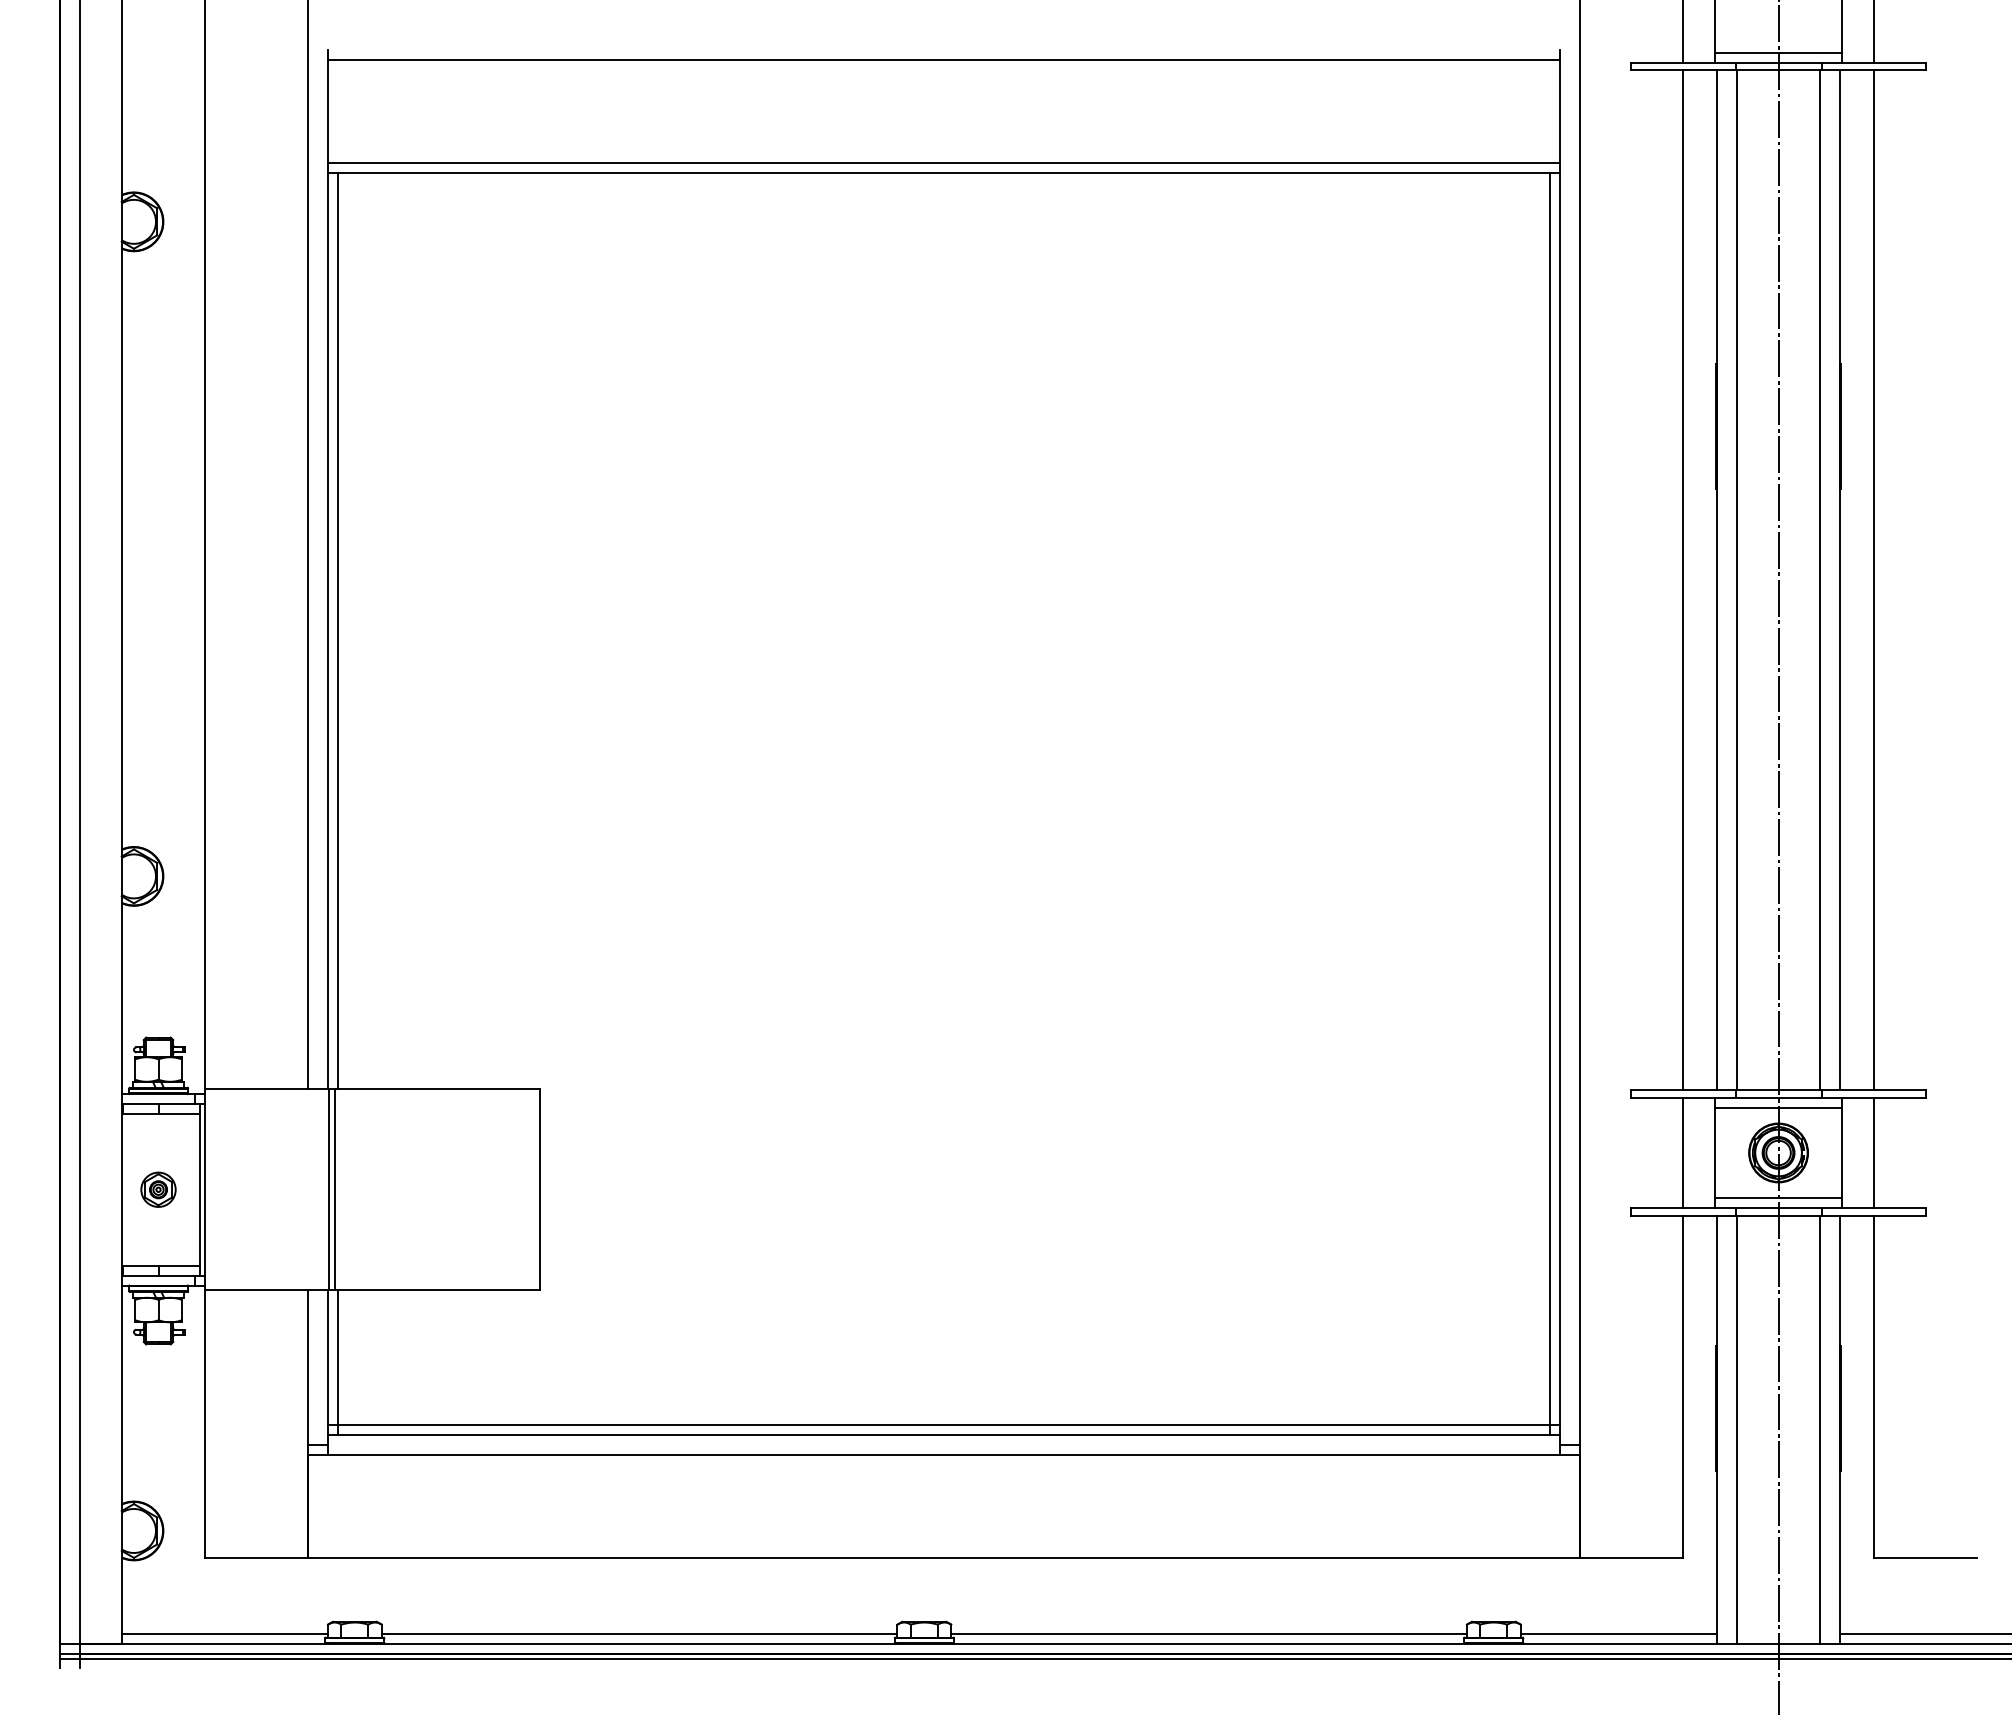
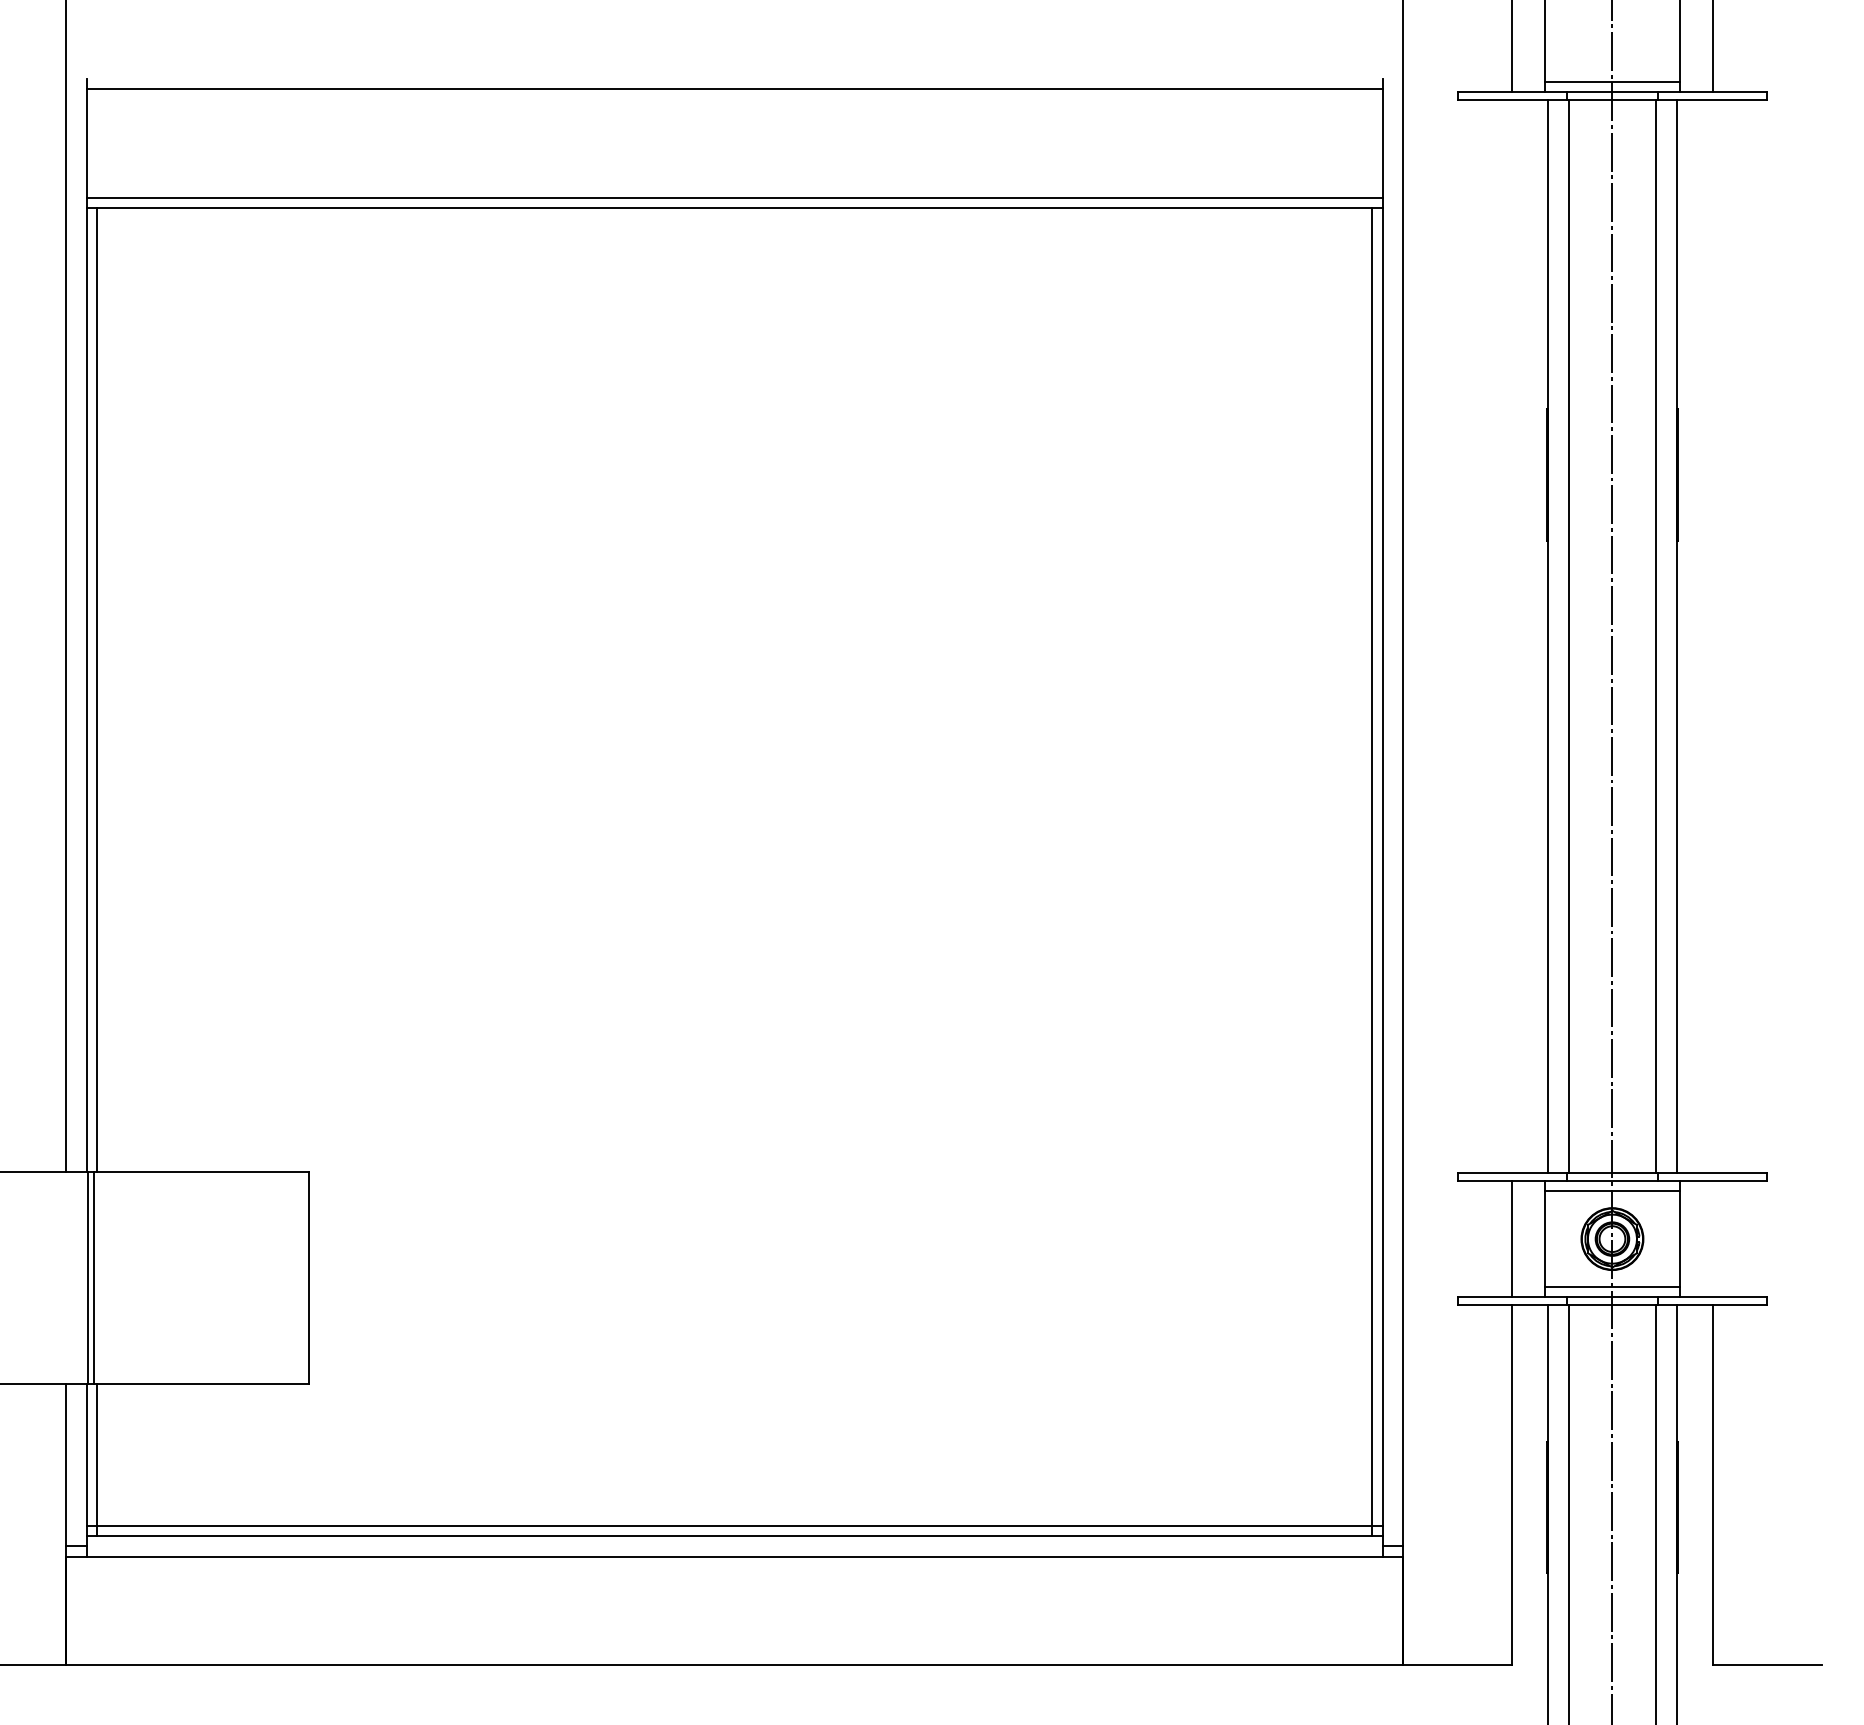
line: (1682, 580) -> (1511, 637), removed
line: (1874, 580) -> (1713, 637), removed
line: (1874, 1152) -> (1713, 1238), removed

